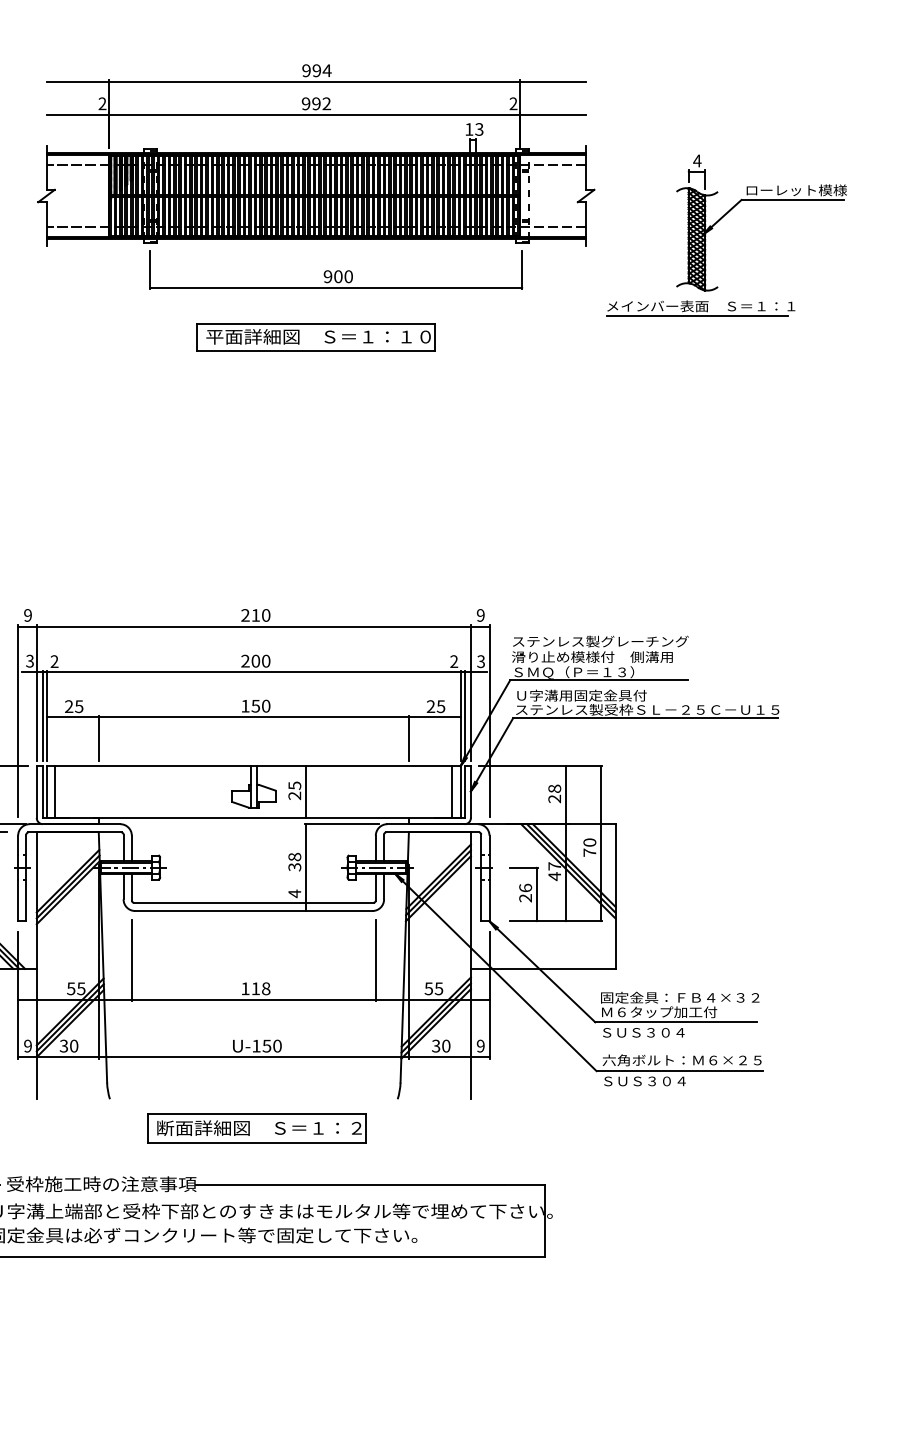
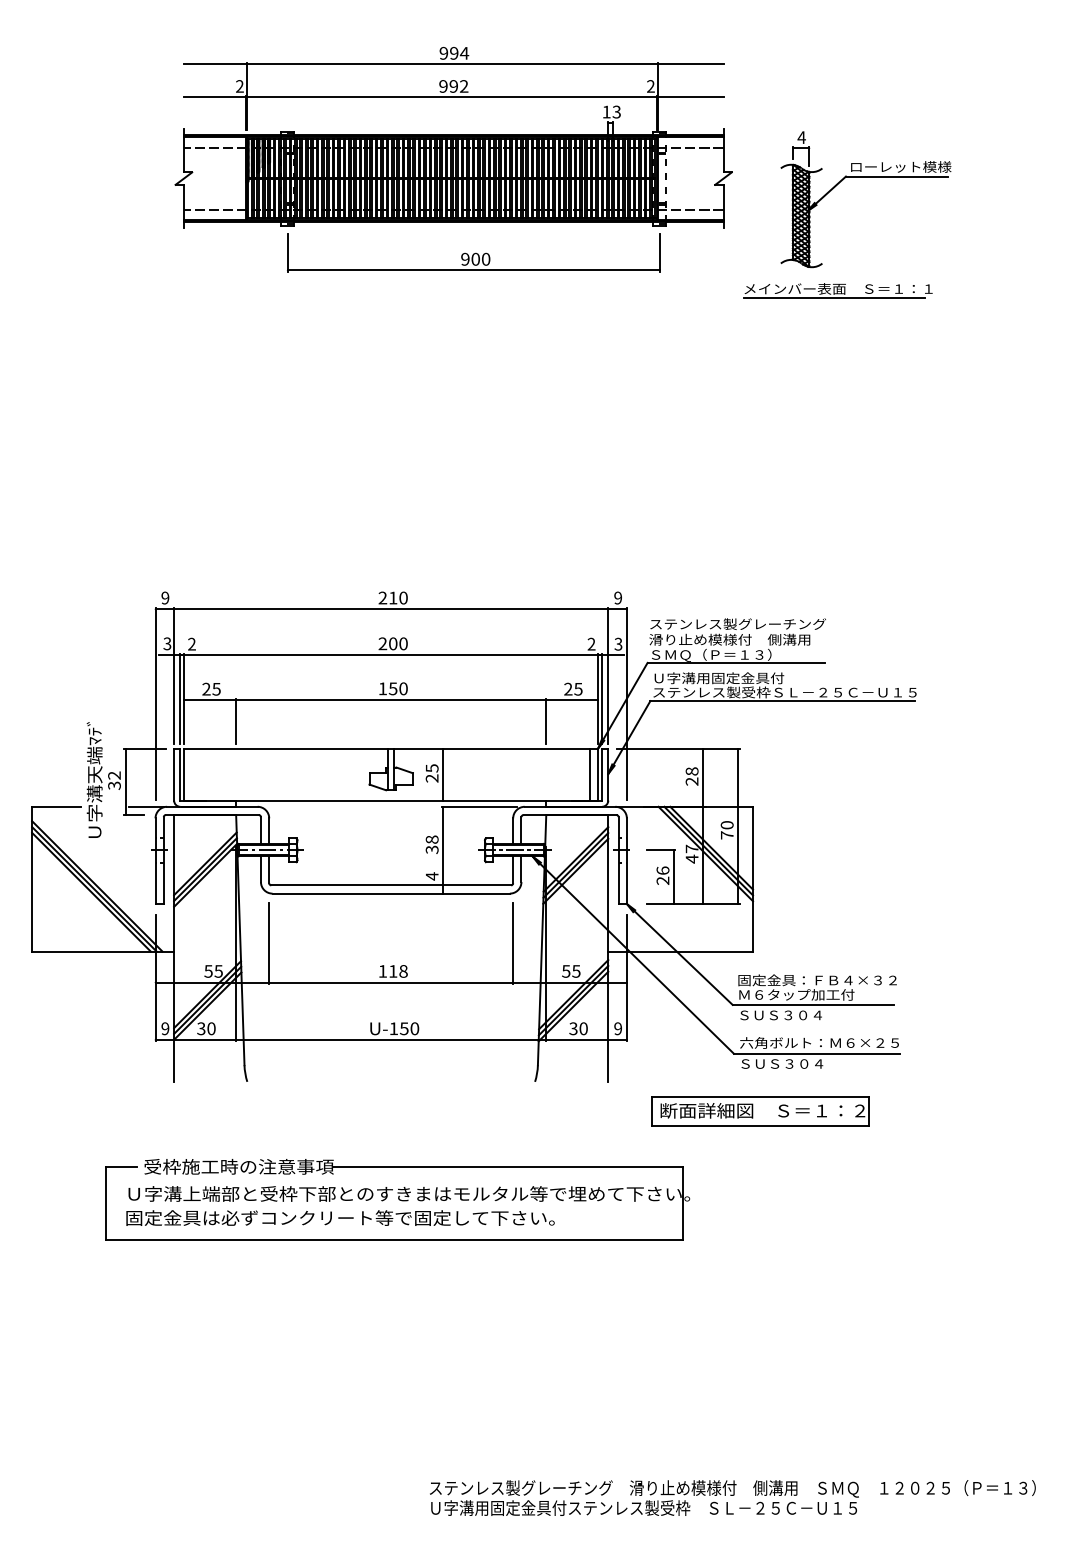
part: (761, 200) -> (865, 177), moved
part: (315, 337) -> (452, 320), removed
line: (55, 791) -> (192, 774), removed
part: (257, 1128) -> (760, 1111), moved

